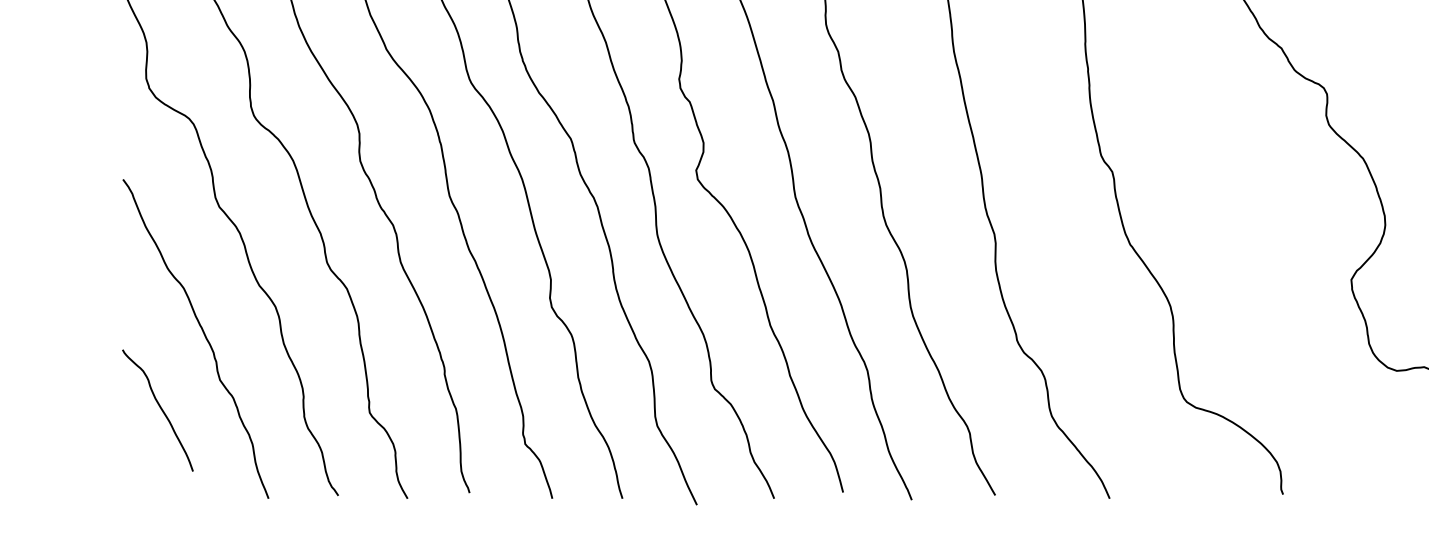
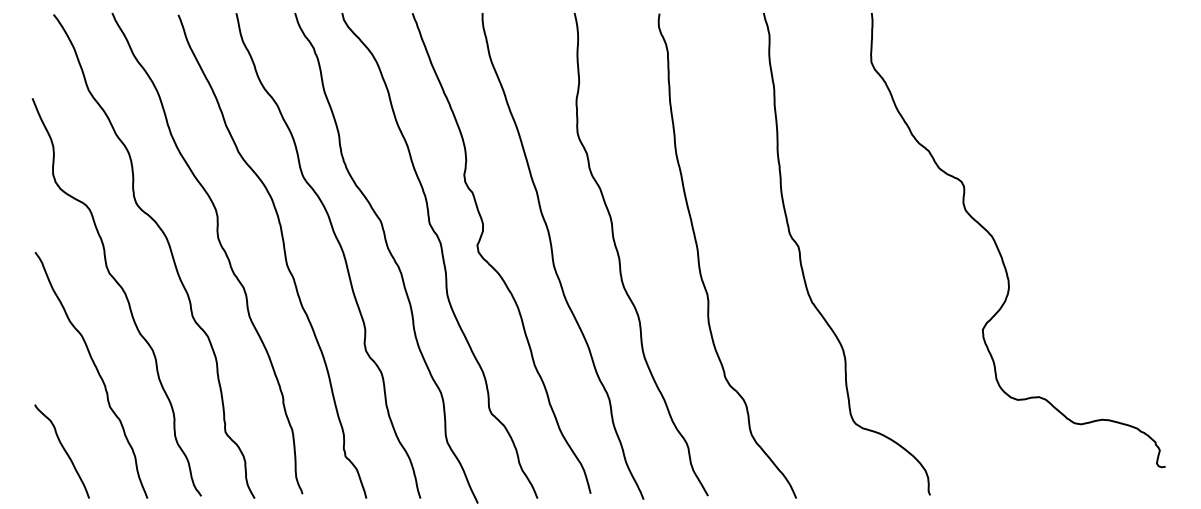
curve: (159, 409) -> (63, 450), moved

